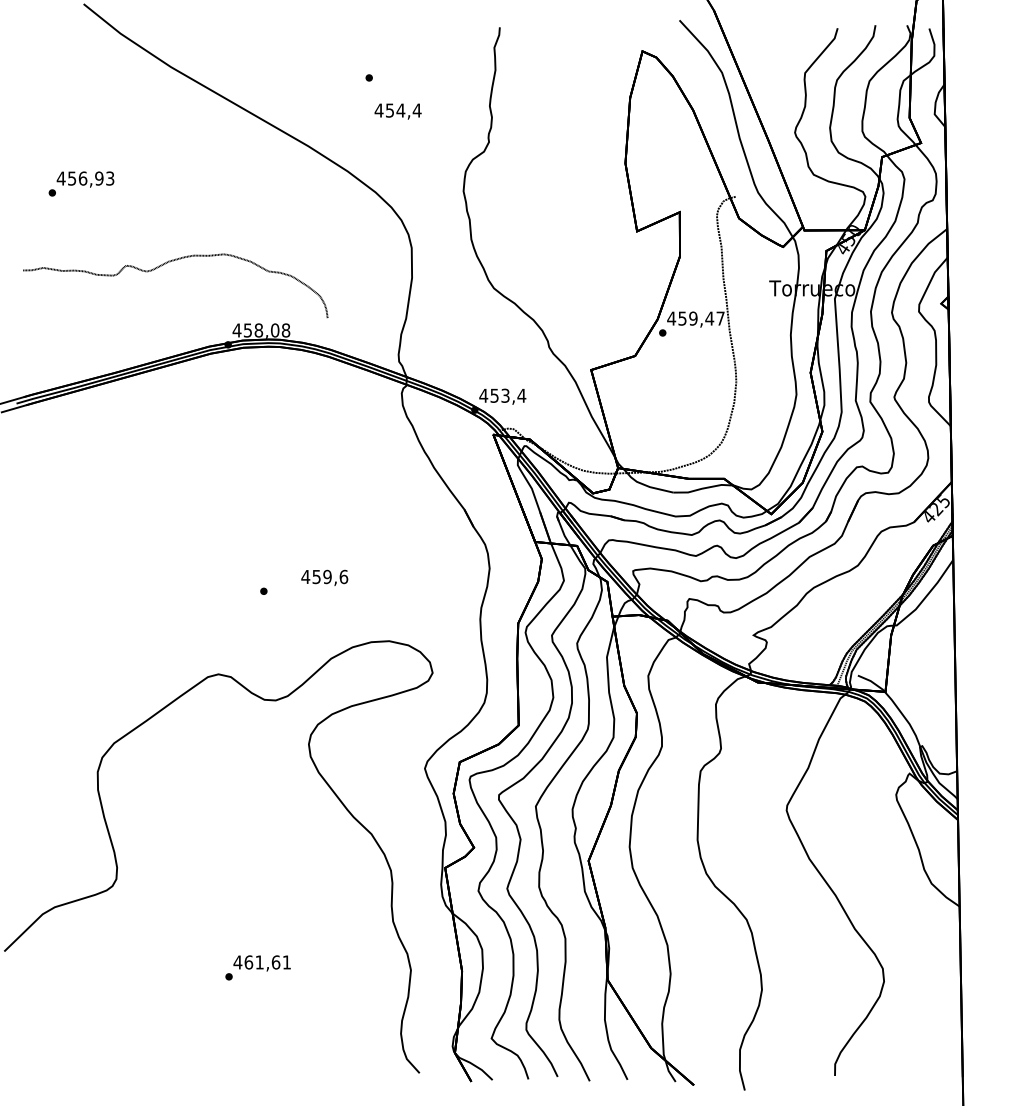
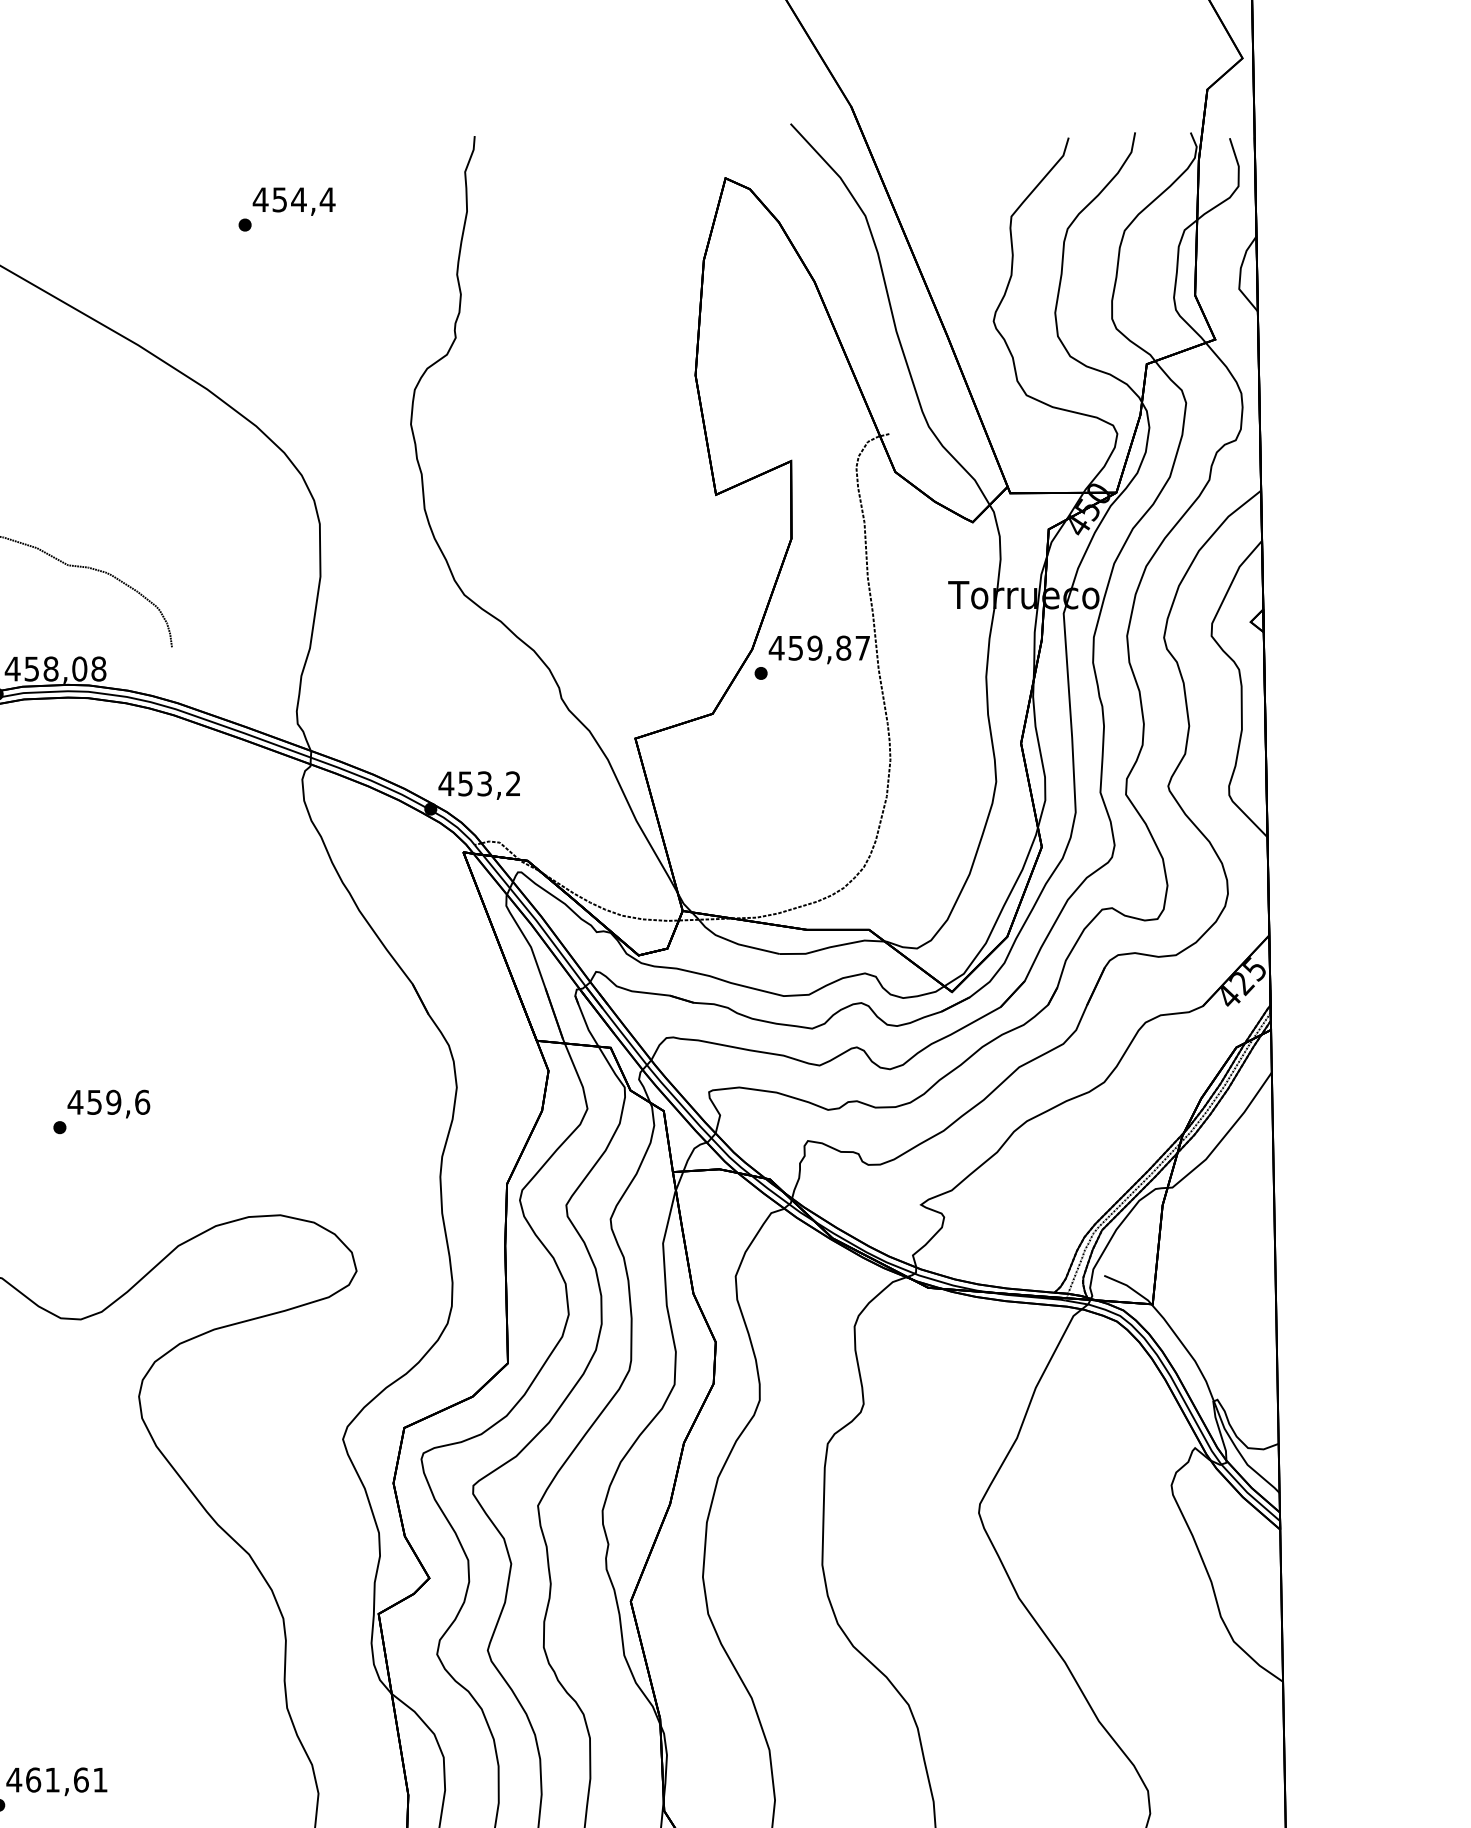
text: (397, 111) -> (293, 201), moved
text: (709, 318) -> (843, 647), 459,47 -> 459,87
text: (521, 395) -> (512, 783), 453,4 -> 453,2
text: (324, 577) -> (108, 1103), moved

